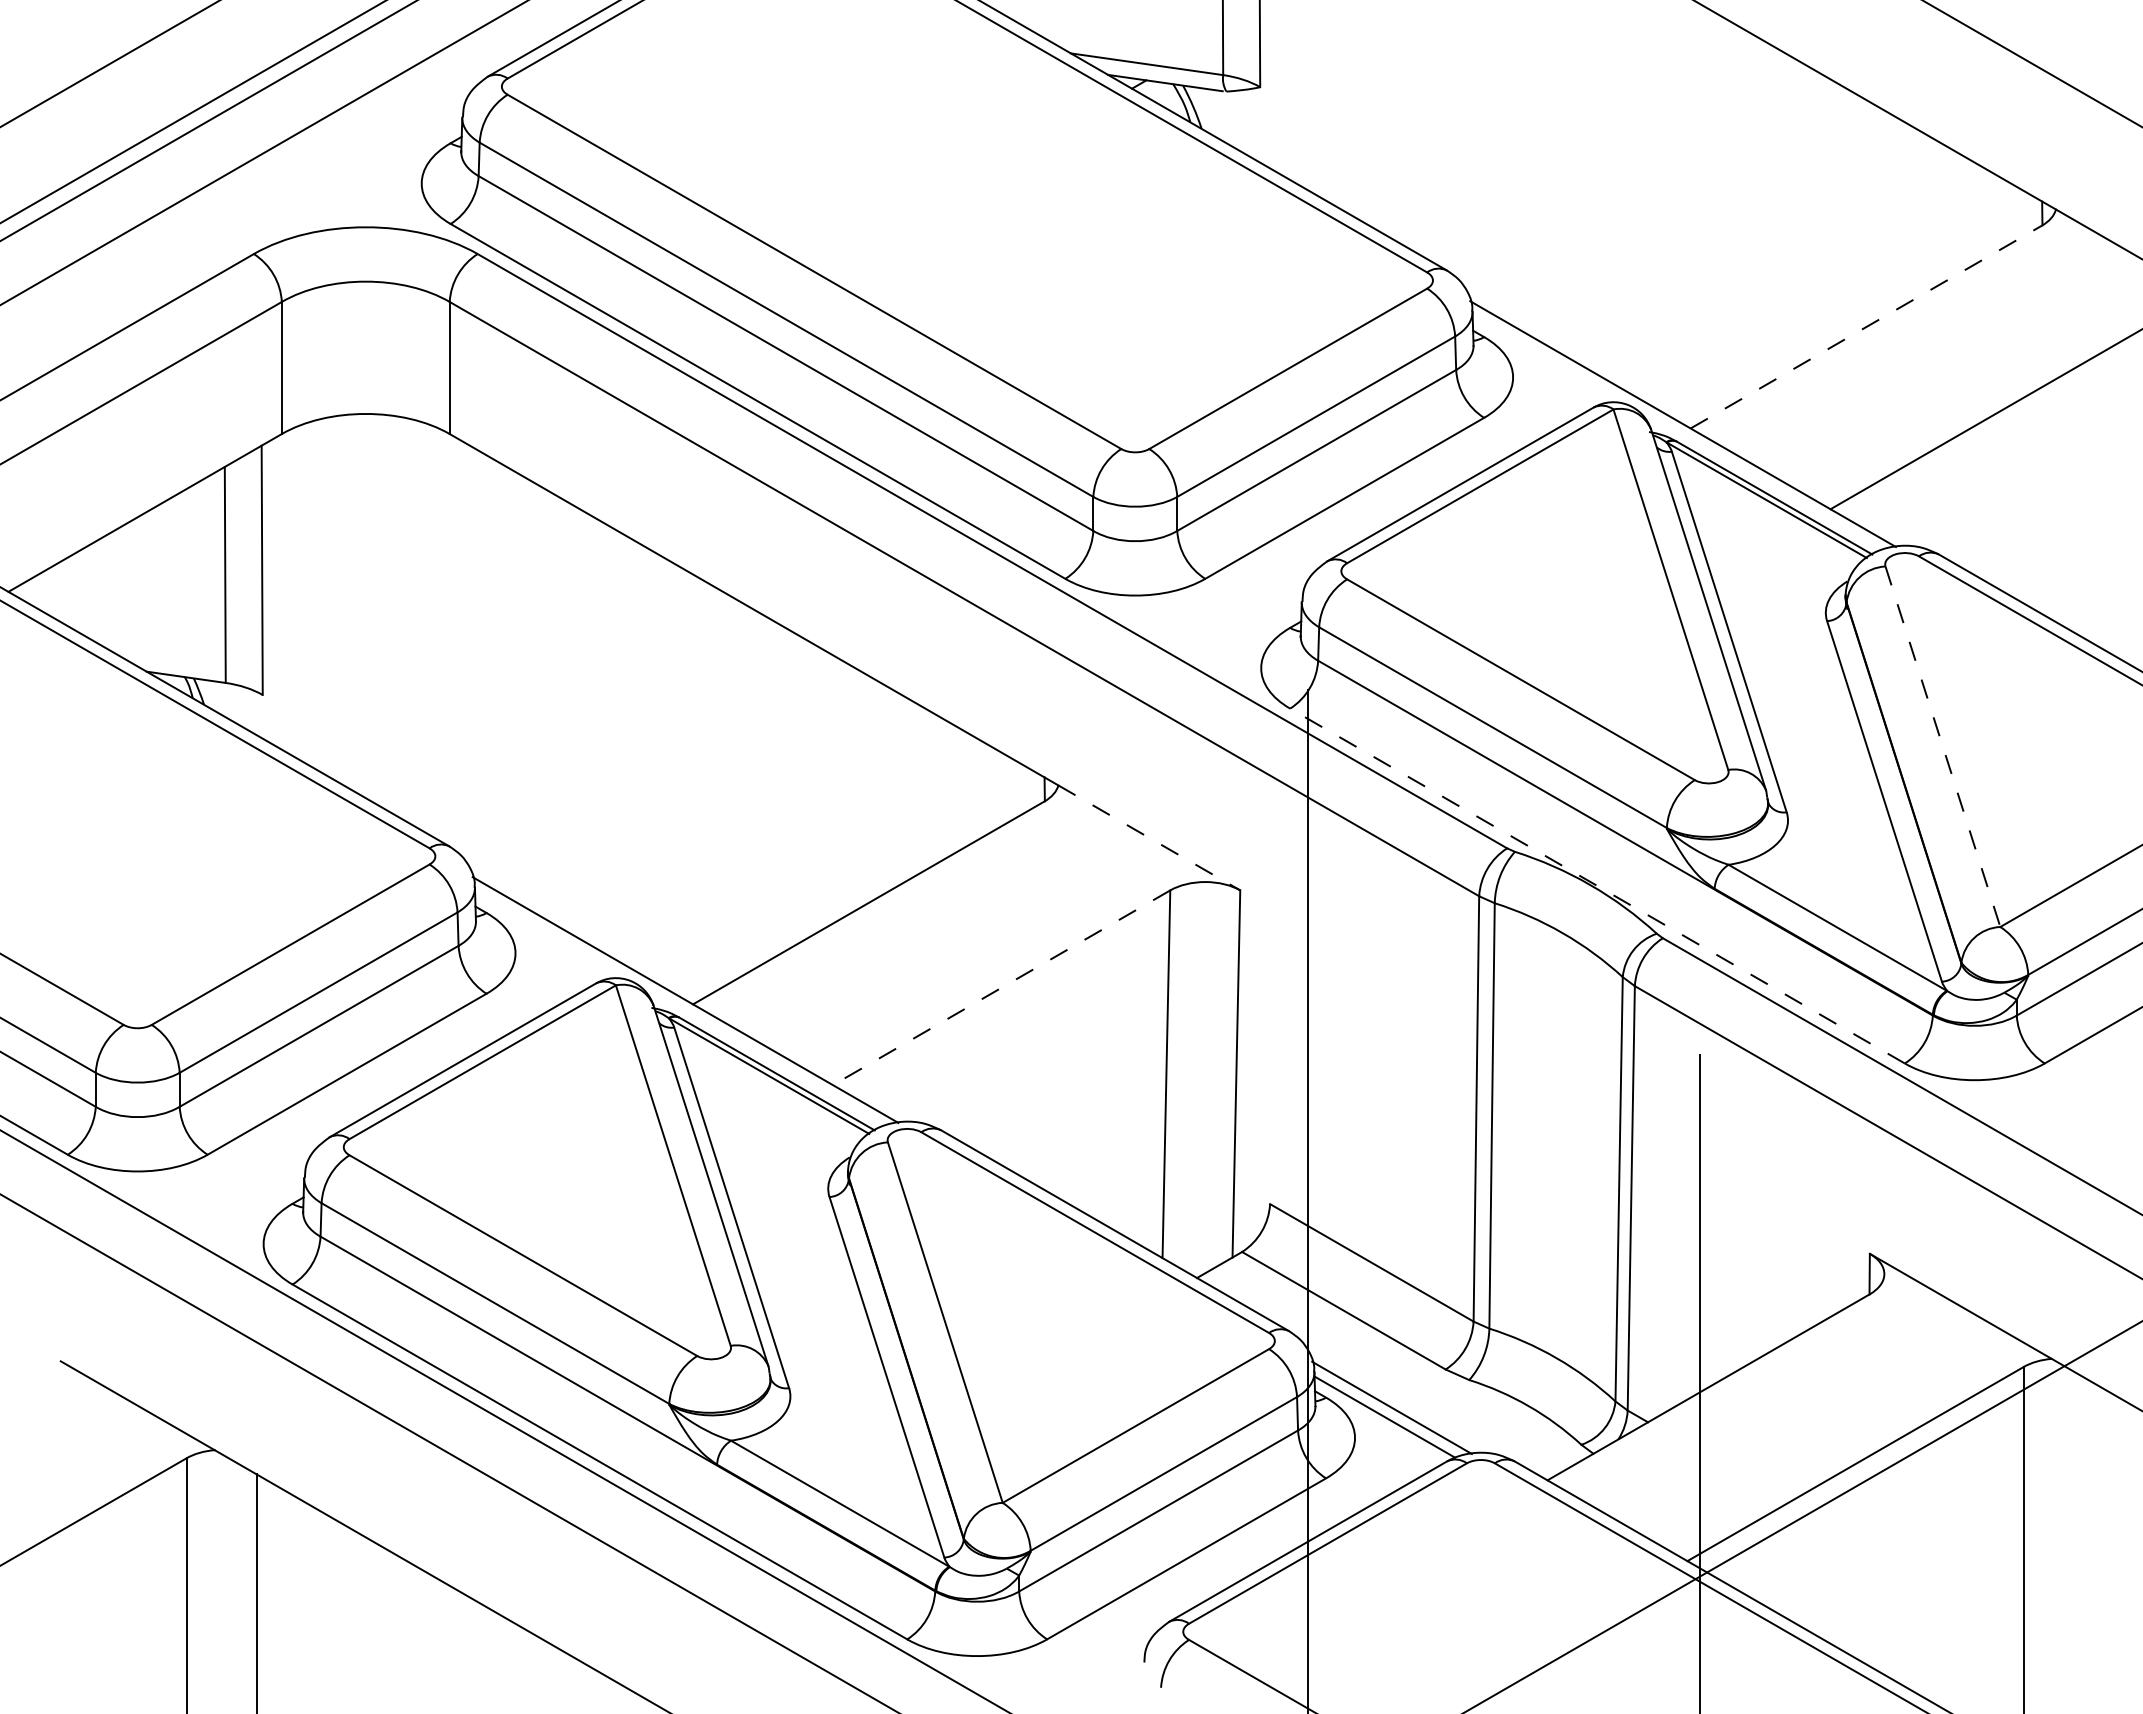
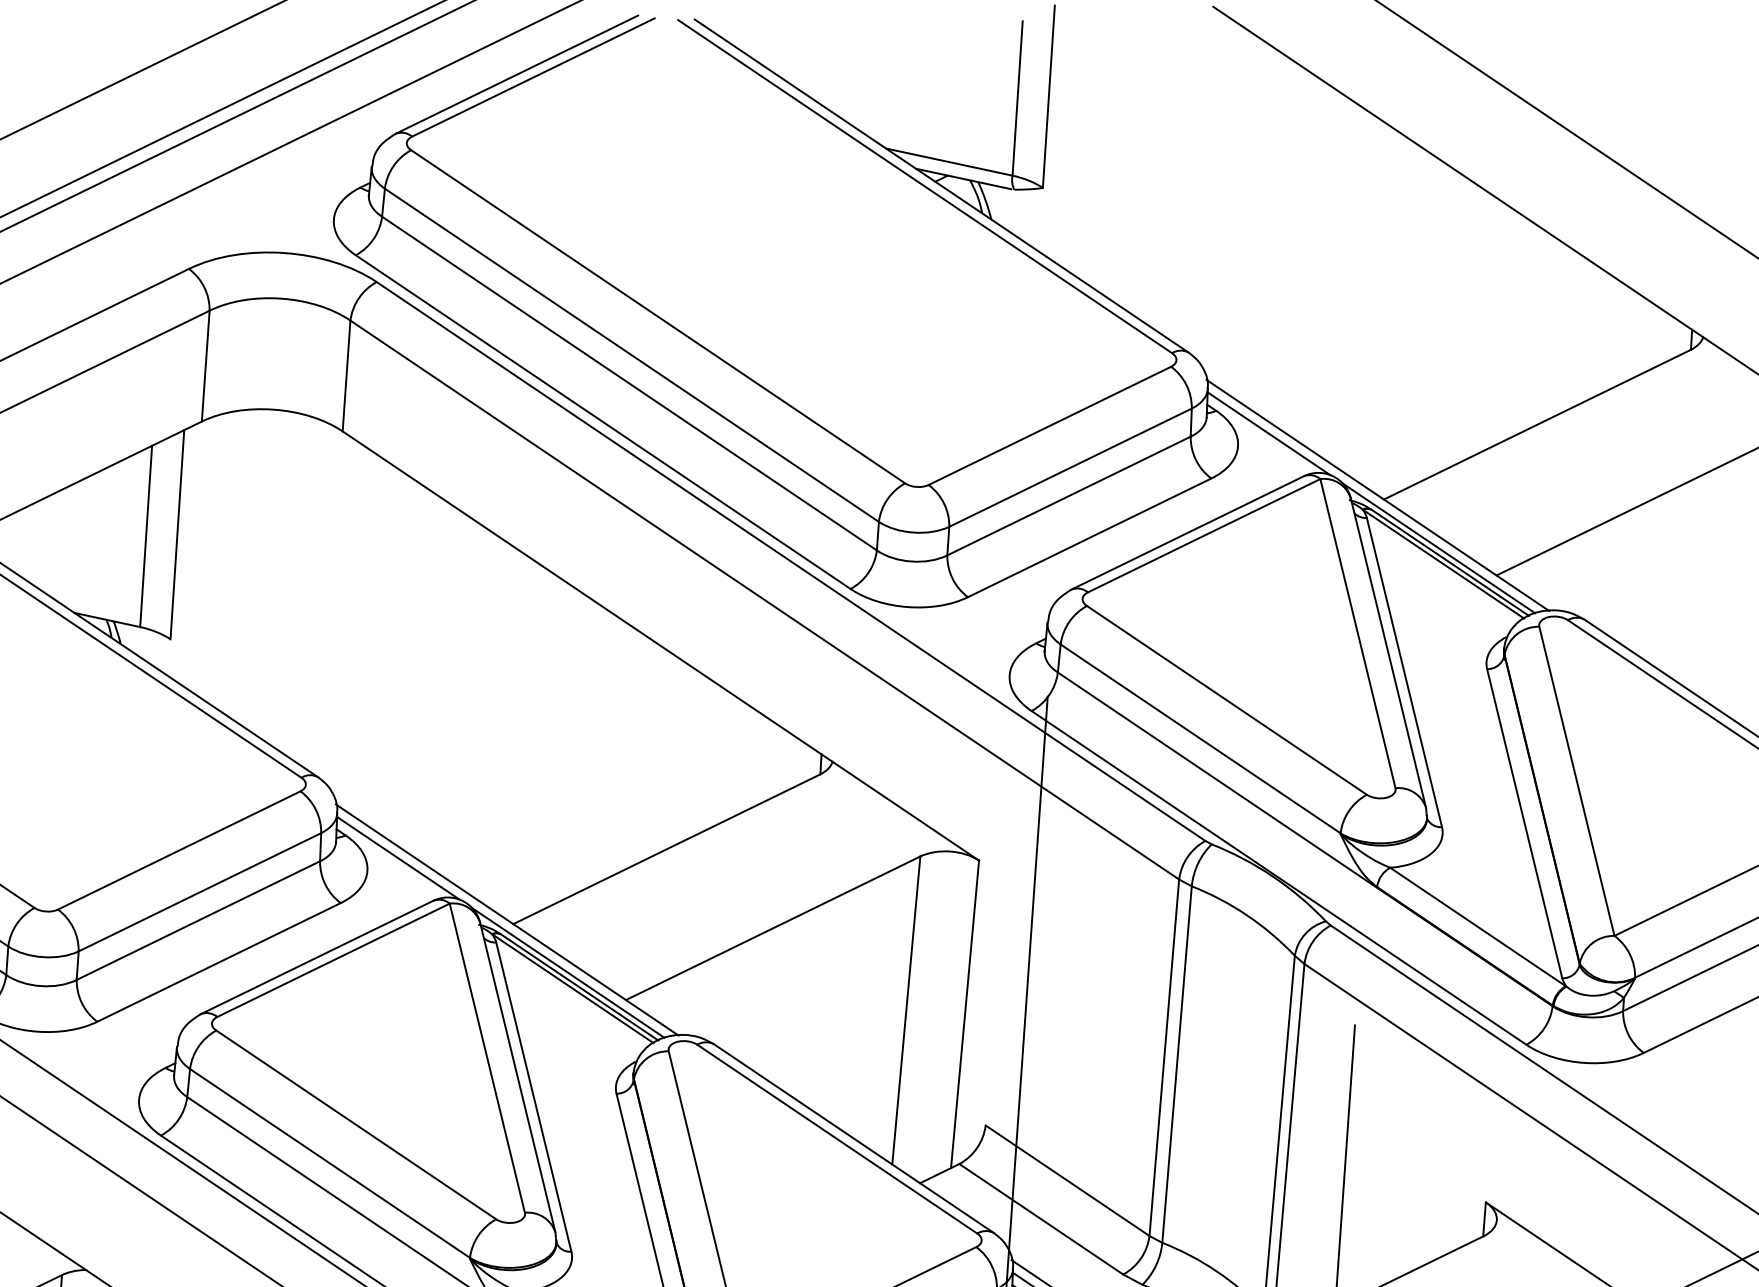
line: (1866, 327) -> (1537, 425), dashed -> solid
line: (1548, 359) -> (1268, 433), added
line: (1759, 481) -> (1438, 548), added
line: (1943, 747) -> (1577, 781), dashed -> solid
line: (1149, 838) -> (905, 811), dashed -> solid
line: (1597, 886) -> (1278, 878), dashed -> solid
line: (551, 935) -> (398, 858), added
line: (1001, 987) -> (773, 928), dashed -> solid
line: (762, 1057) -> (568, 972), added

